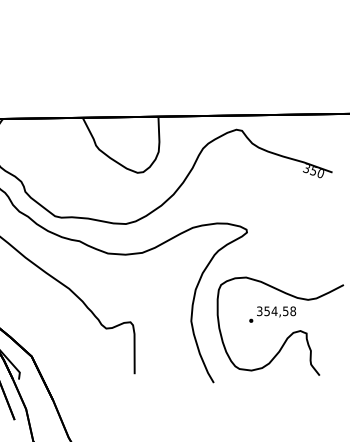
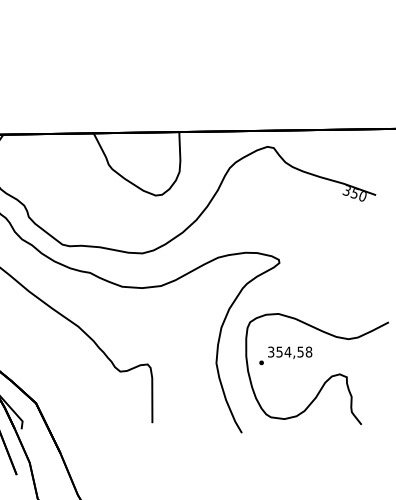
text: (272, 314) -> (285, 355), moved

